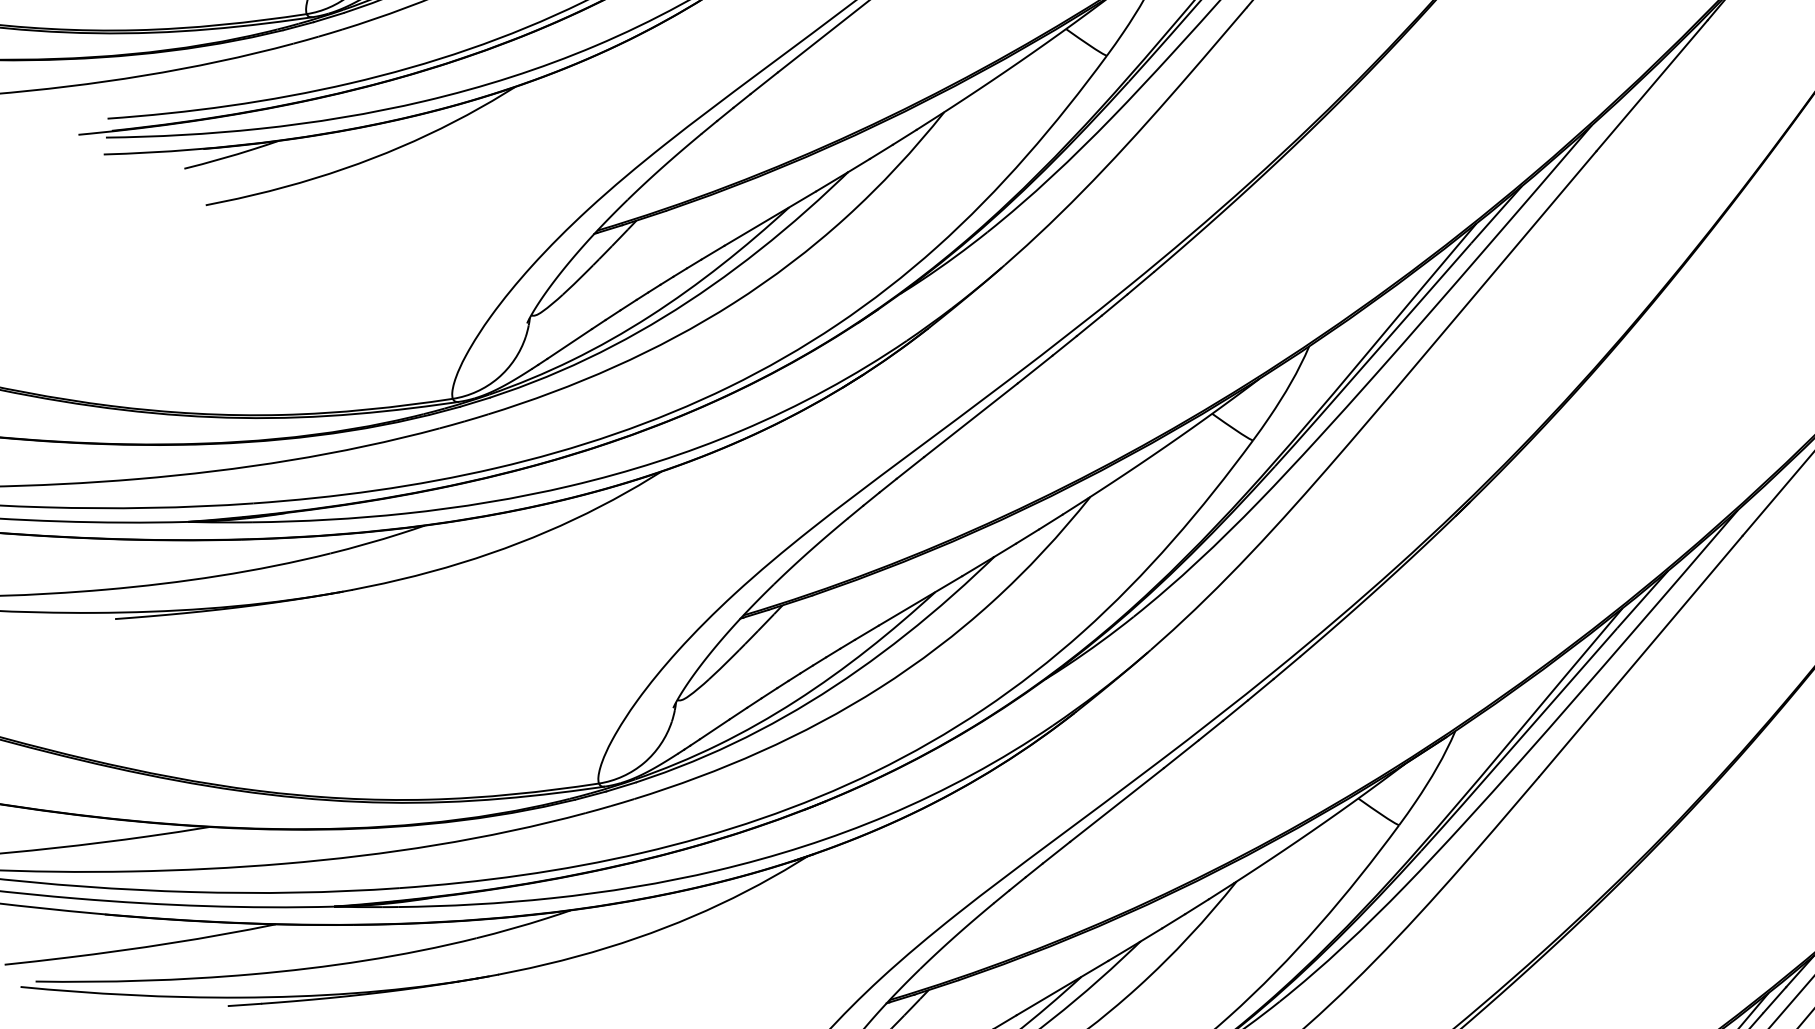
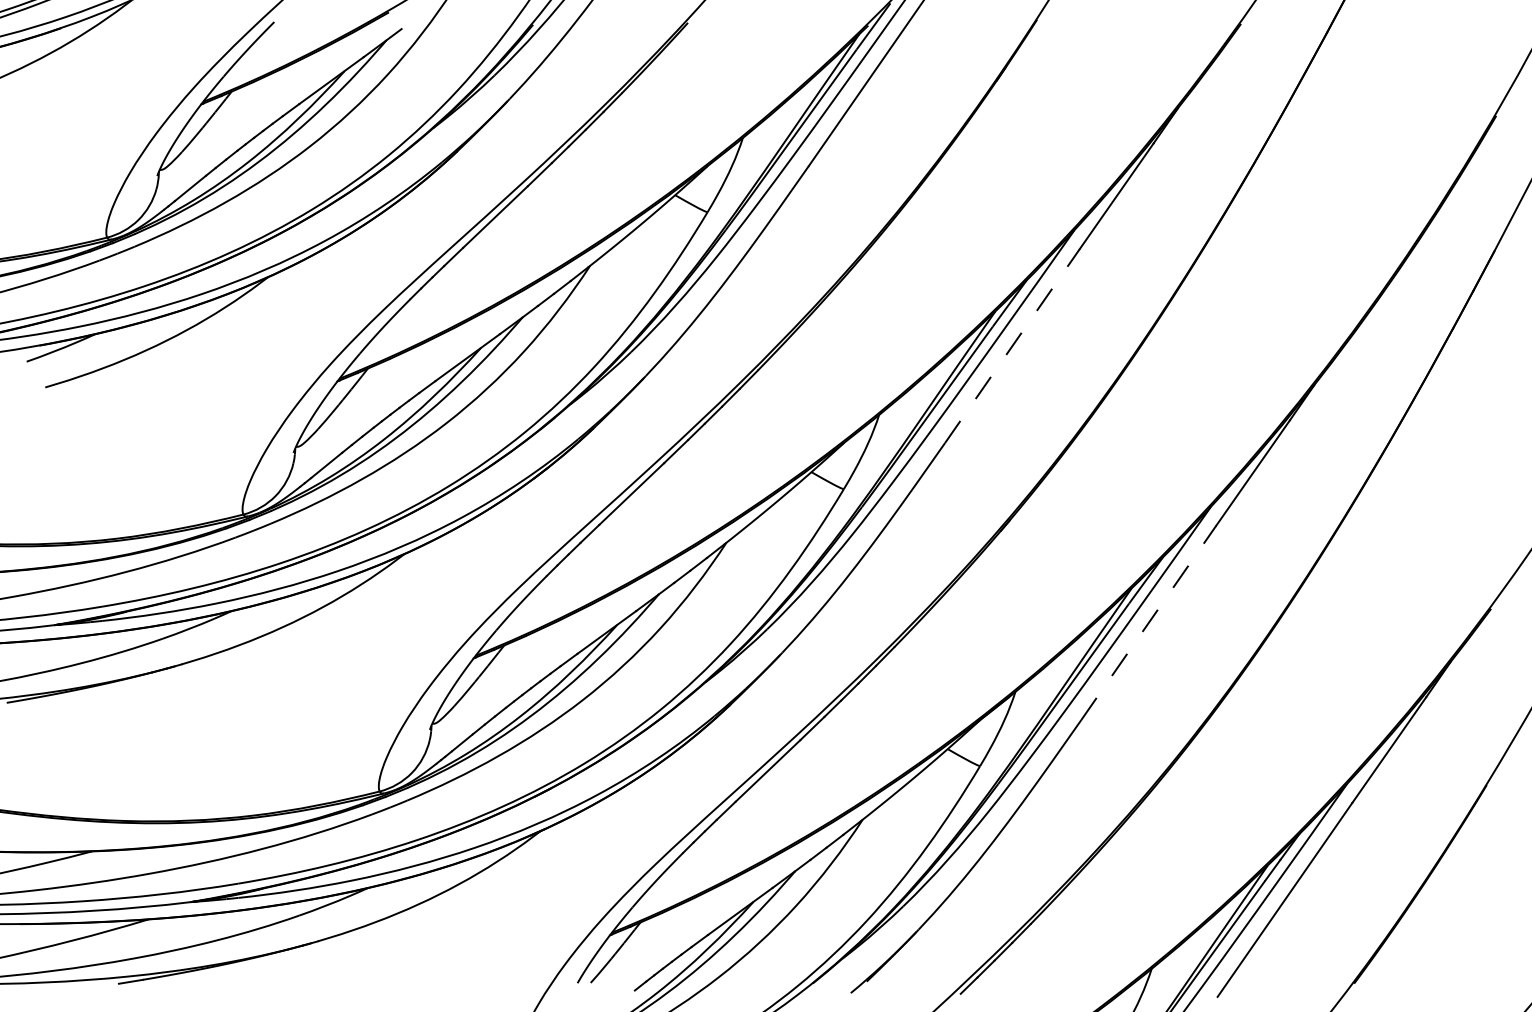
line: (1494, 270) -> (1012, 345), solid -> dashed
line: (1642, 655) -> (1149, 622), solid -> dashed

